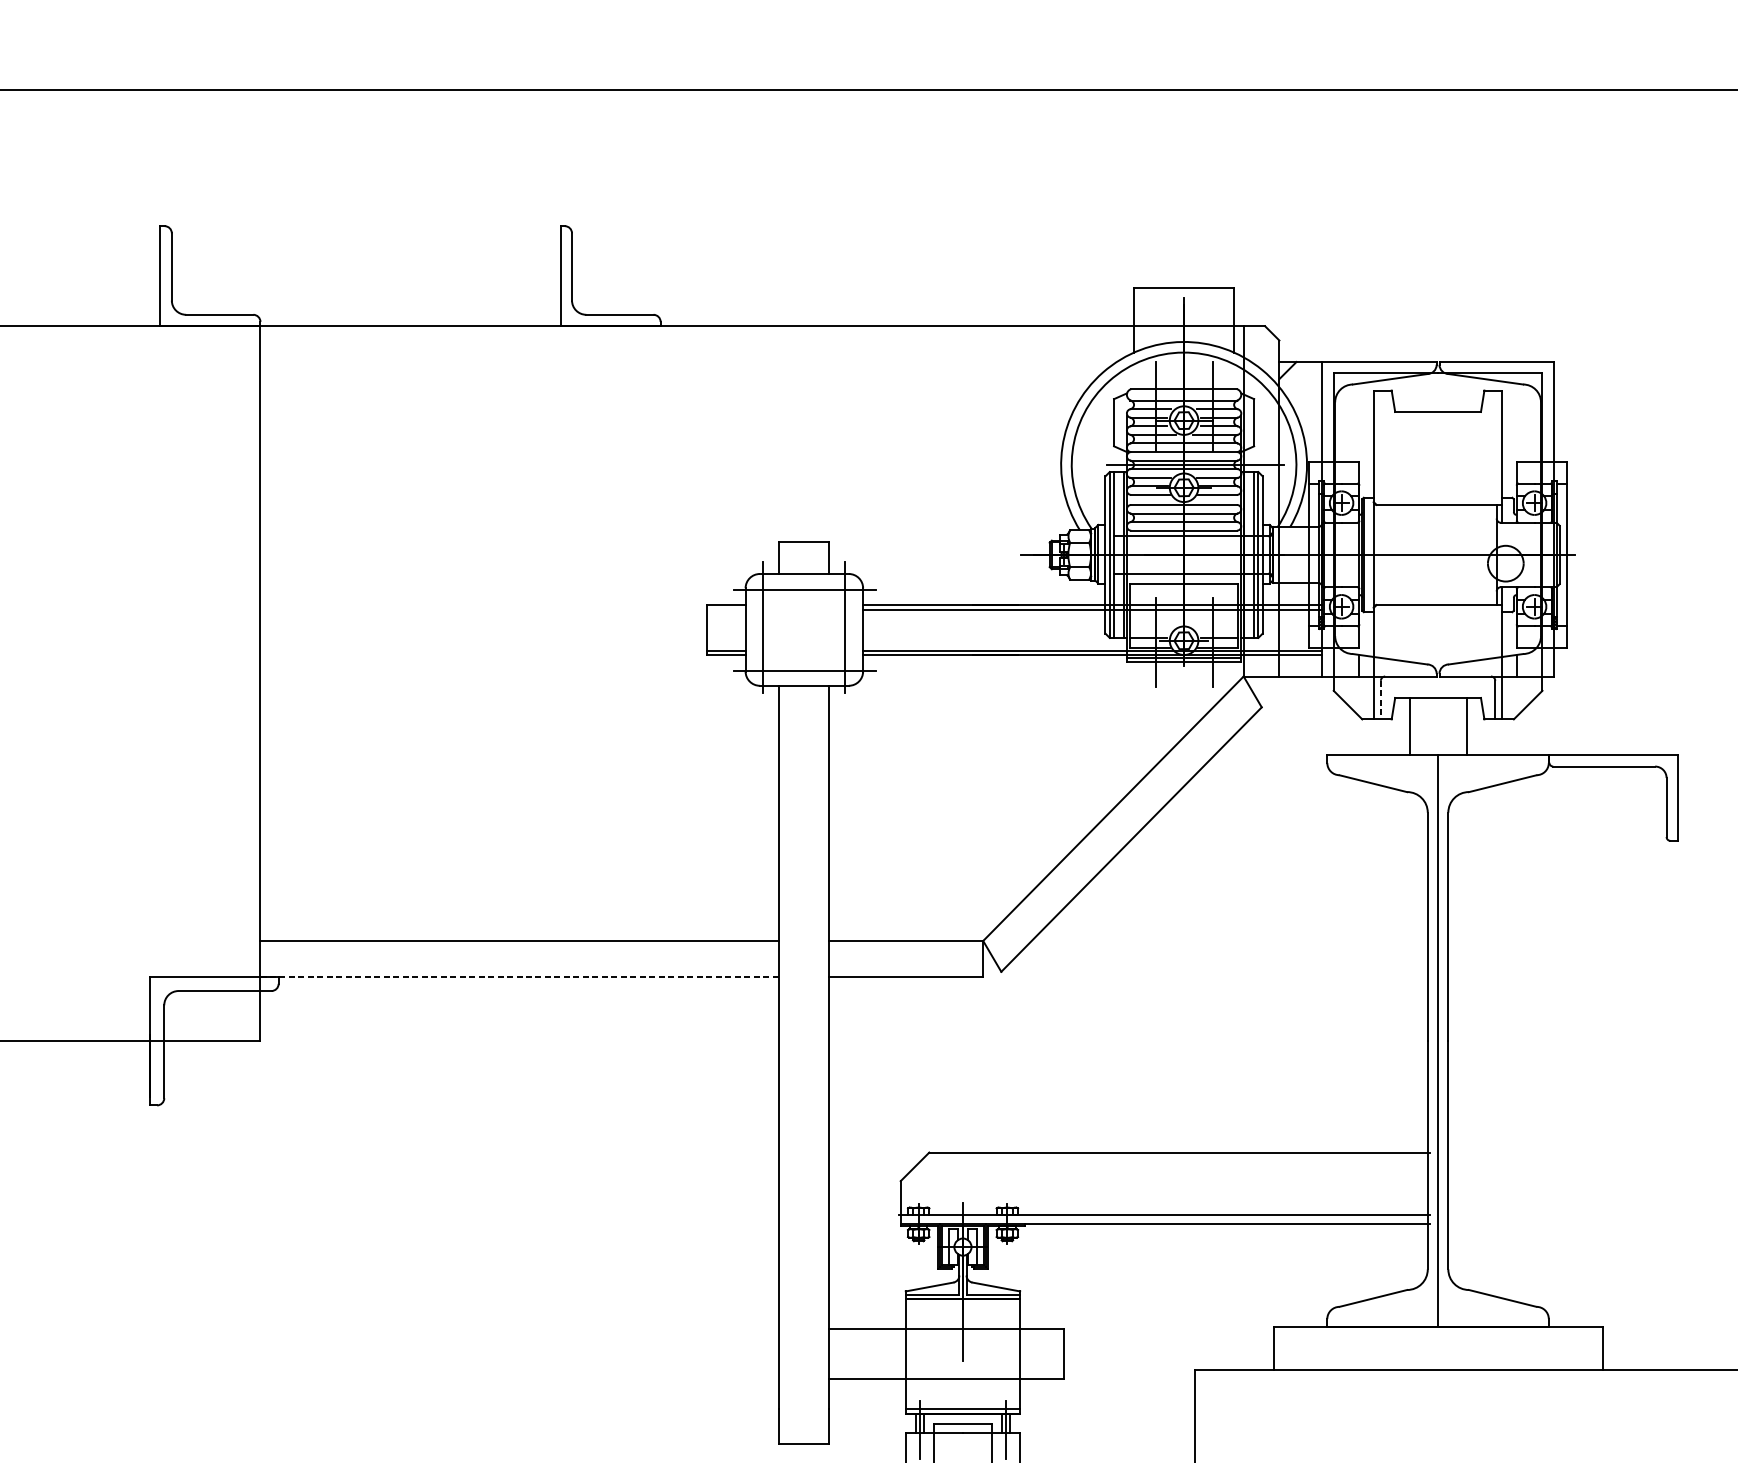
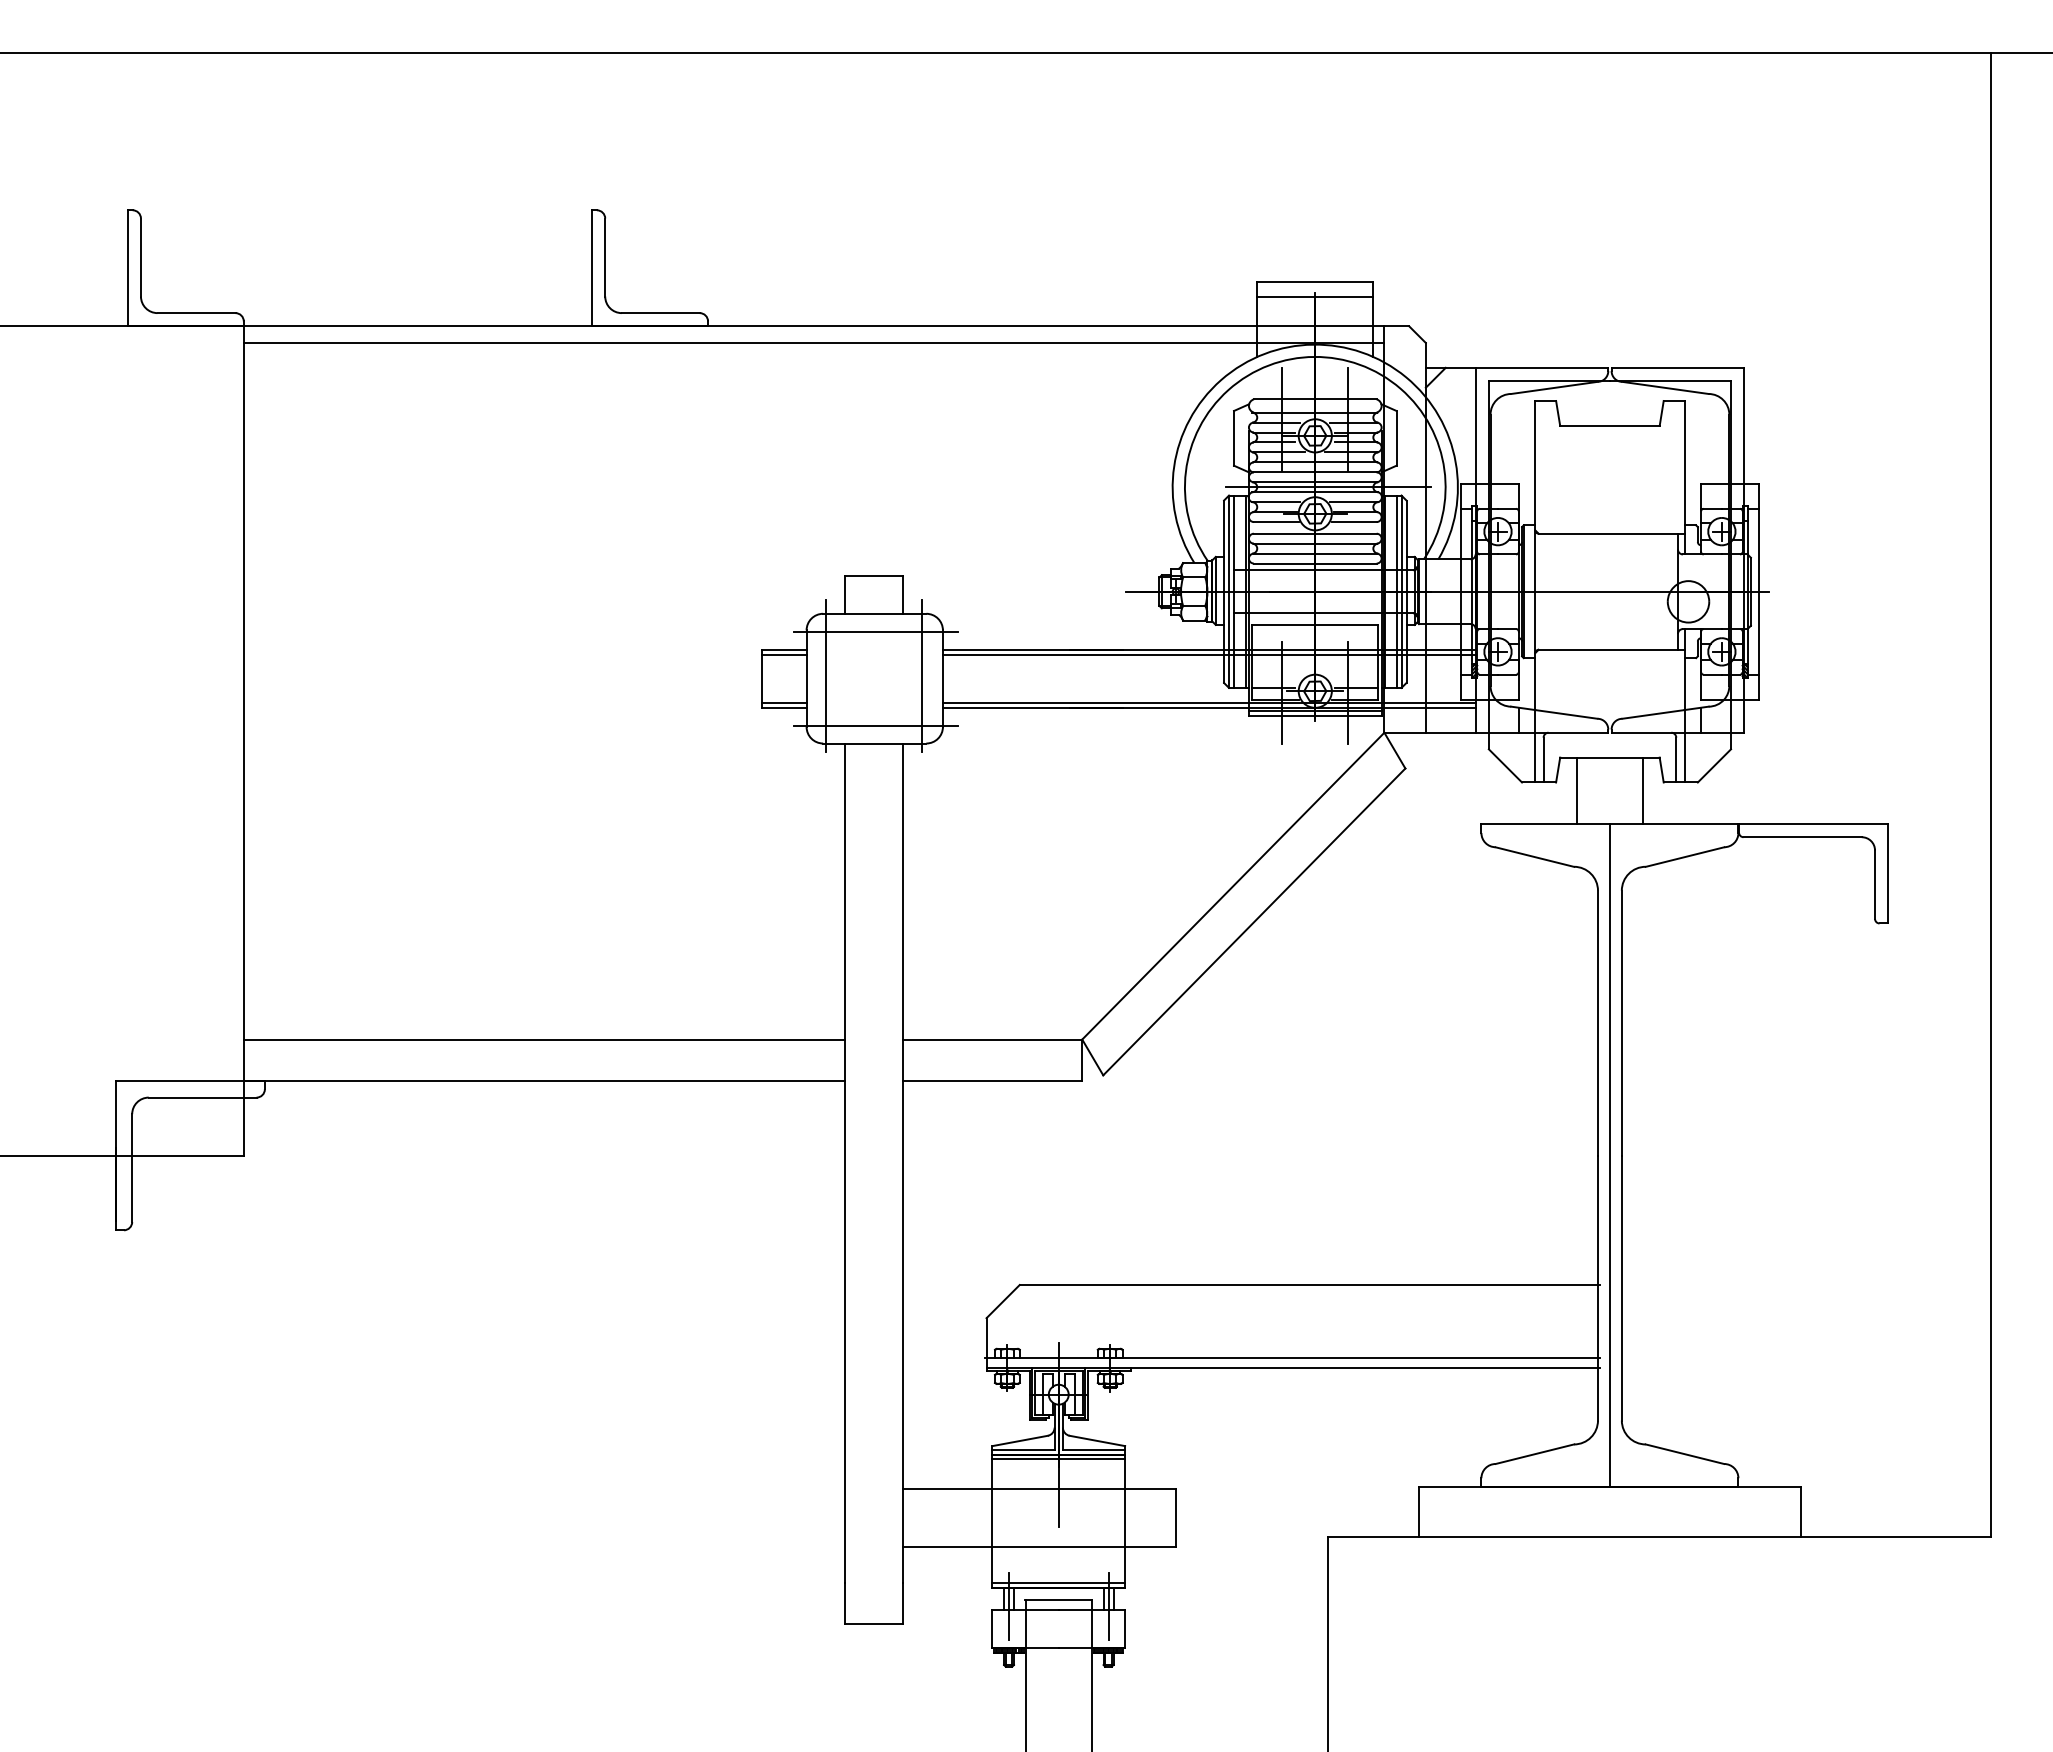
line: (1184, 300) -> (1315, 296), added
line: (751, 340) -> (813, 342), added
line: (725, 609) -> (783, 655), added
line: (1380, 700) -> (1543, 760), dashed -> solid
line: (519, 977) -> (544, 1081), dashed -> solid
line: (962, 1302) -> (1058, 1459), added

